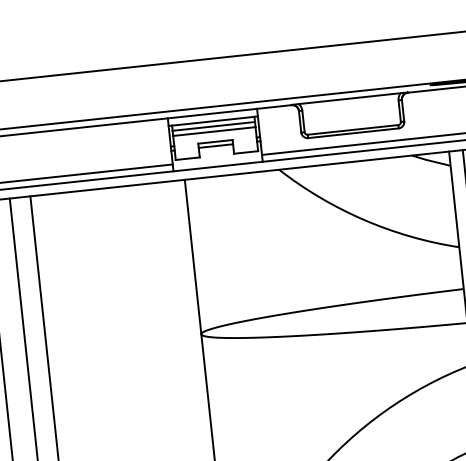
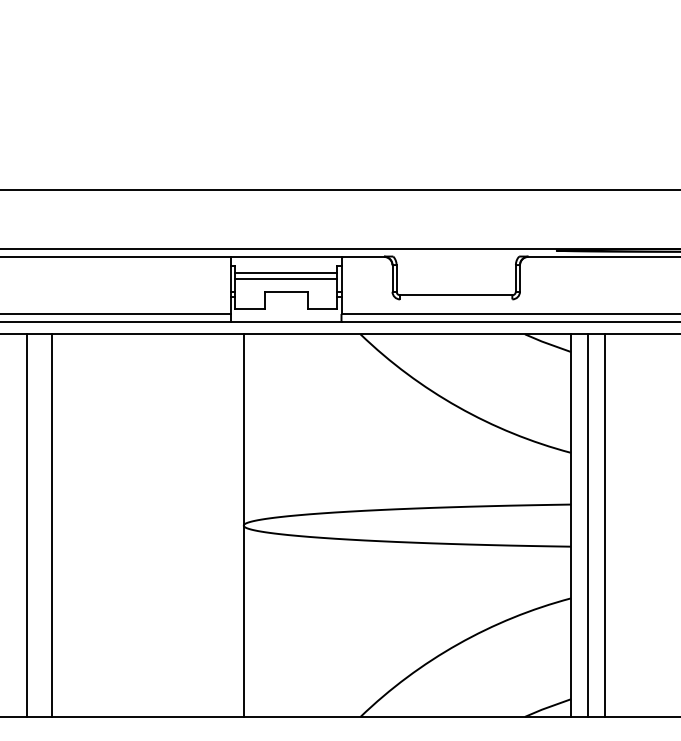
line: (349, 98) -> (456, 256), removed
line: (213, 121) -> (286, 266), removed
line: (353, 133) -> (456, 299), removed
line: (216, 146) -> (286, 297), removed

